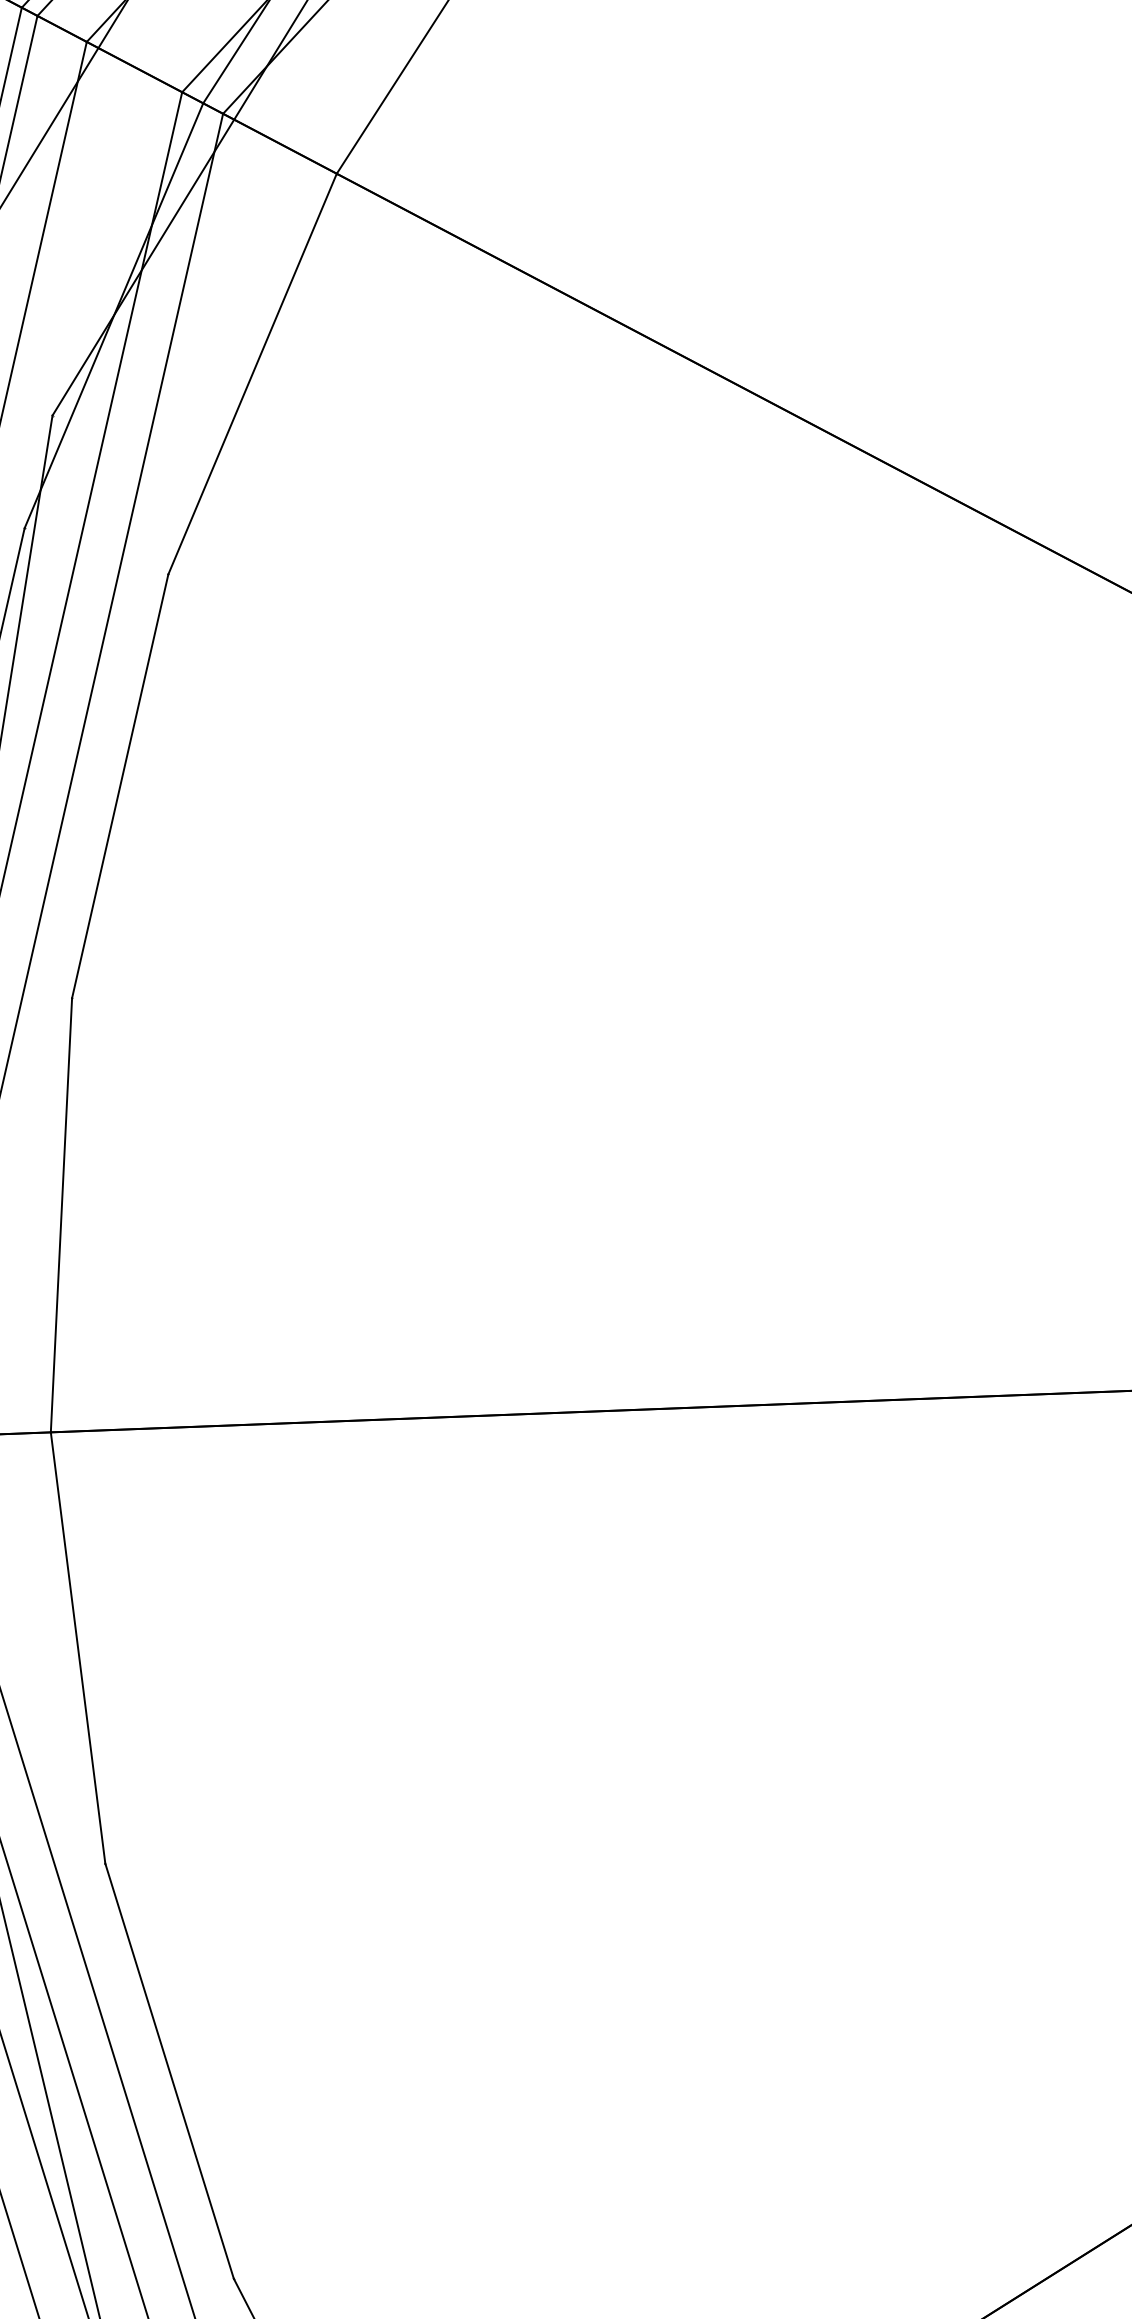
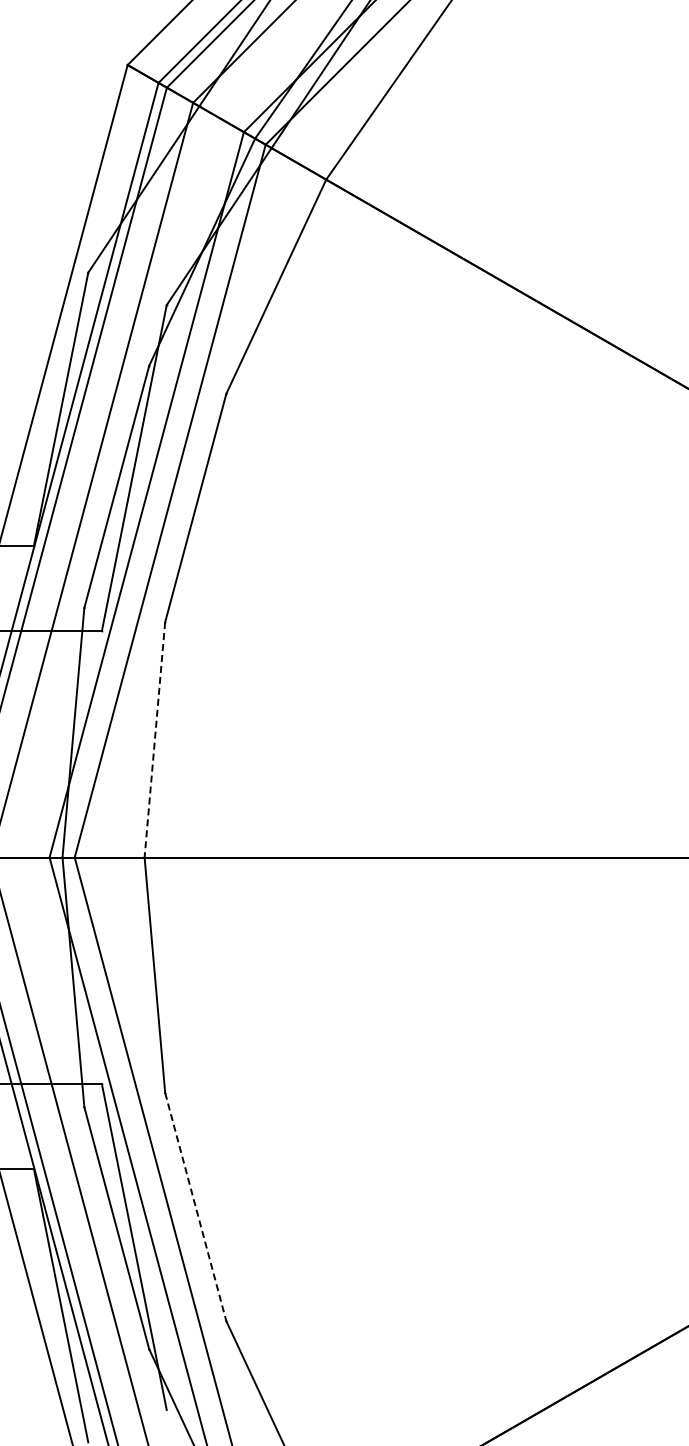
line: (60, 1216) -> (154, 740), solid -> dashed
line: (169, 2071) -> (195, 1207), solid -> dashed

